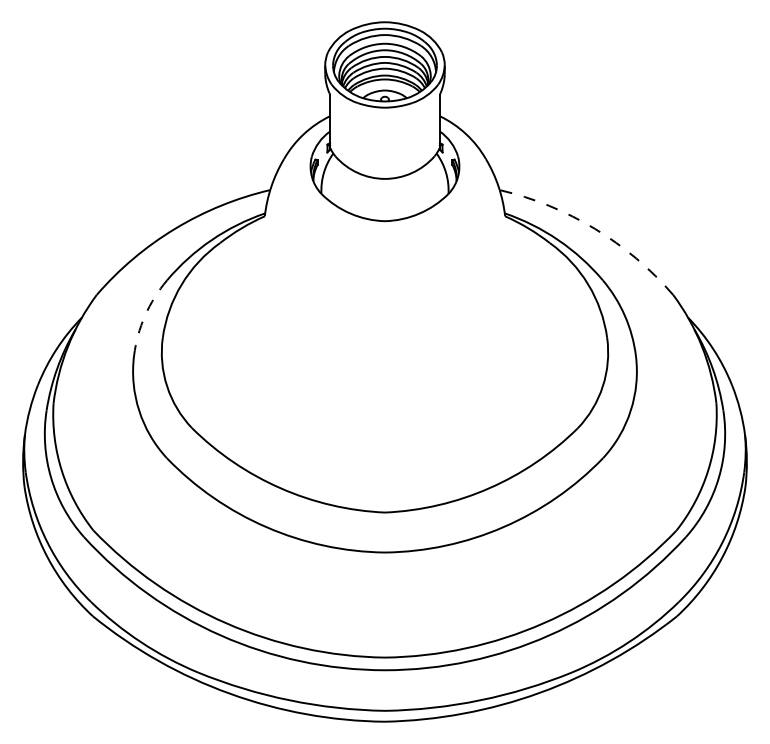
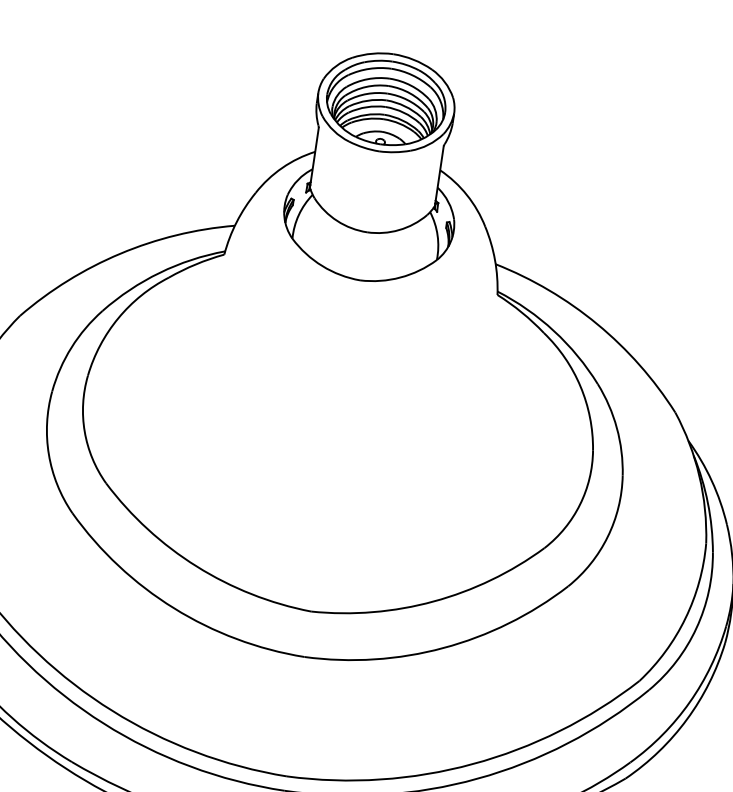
arc: (594, 228) -> (597, 323), dashed -> solid
arc: (145, 315) -> (72, 347), dashed -> solid

